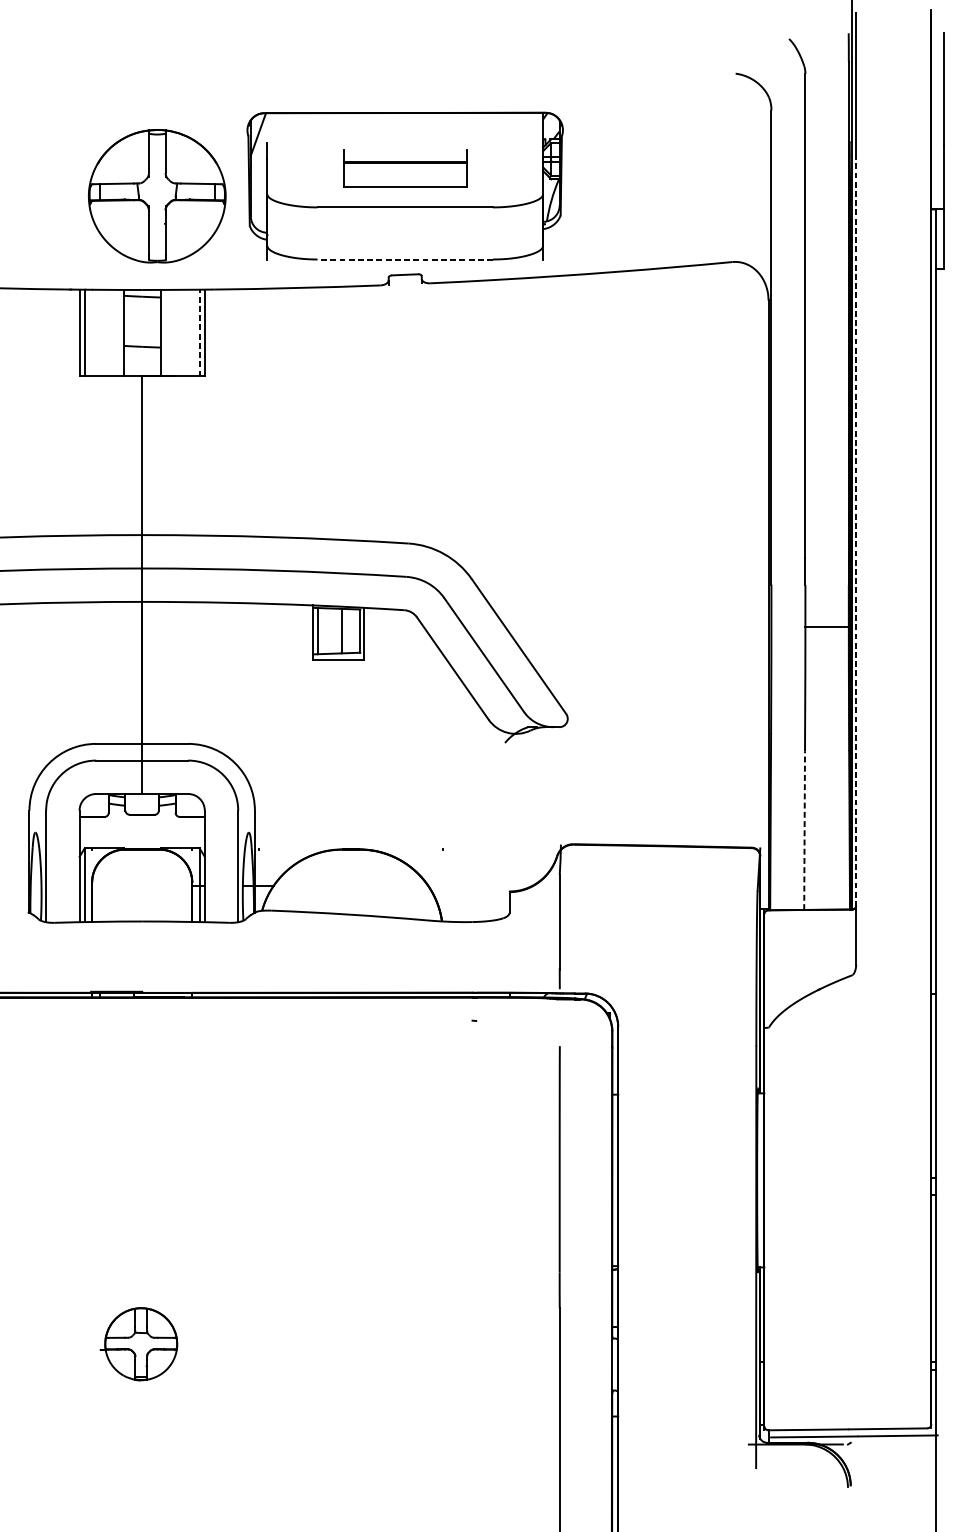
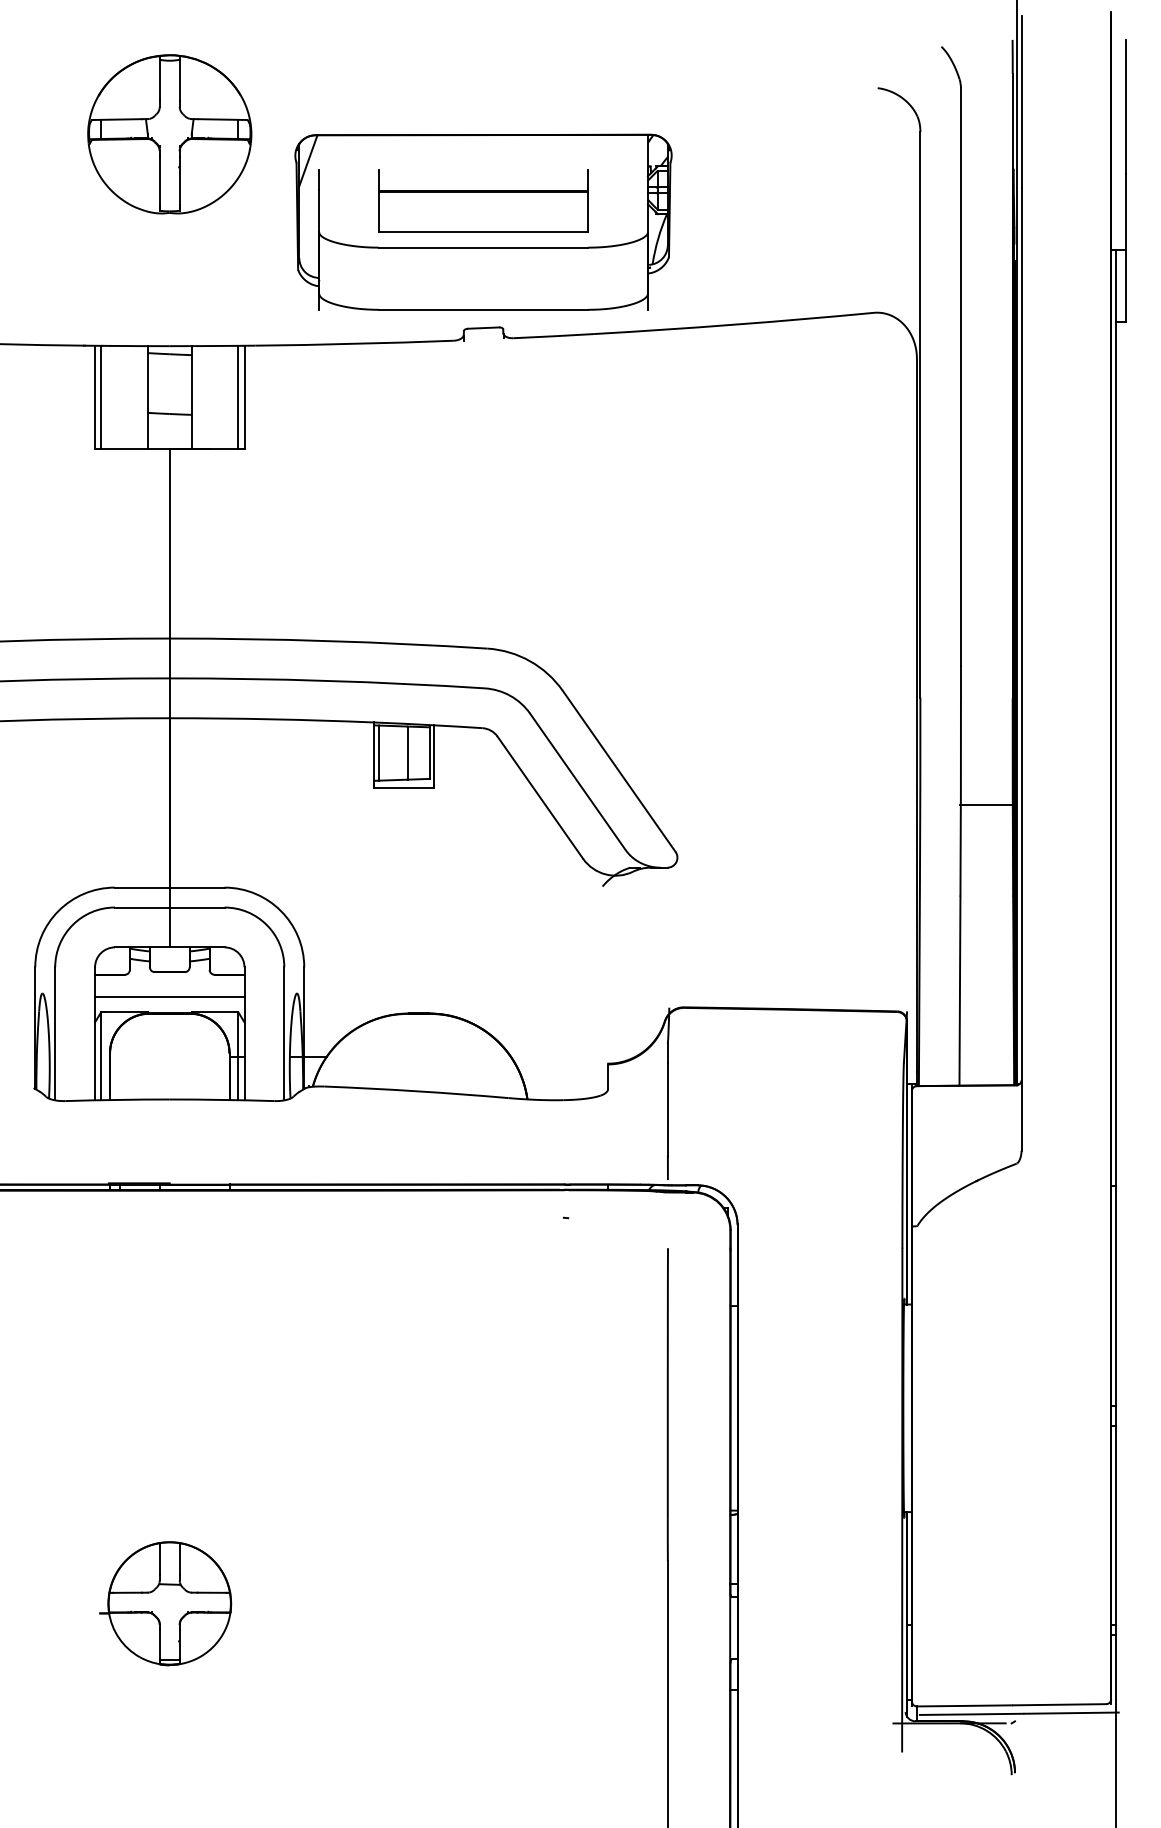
part: (405, 167) -> (483, 200), size x1.43
part: (157, 196) -> (169, 134), moved
line: (405, 259) -> (483, 309), dashed -> solid
line: (199, 333) -> (238, 397), dashed -> solid
line: (856, 532) -> (1021, 635), dashed -> solid
line: (826, 626) -> (986, 804), moved
line: (804, 830) -> (959, 991), dashed -> solid
line: (141, 835) -> (169, 997), added
part: (138, 1344) -> (165, 1603), size x1.43

